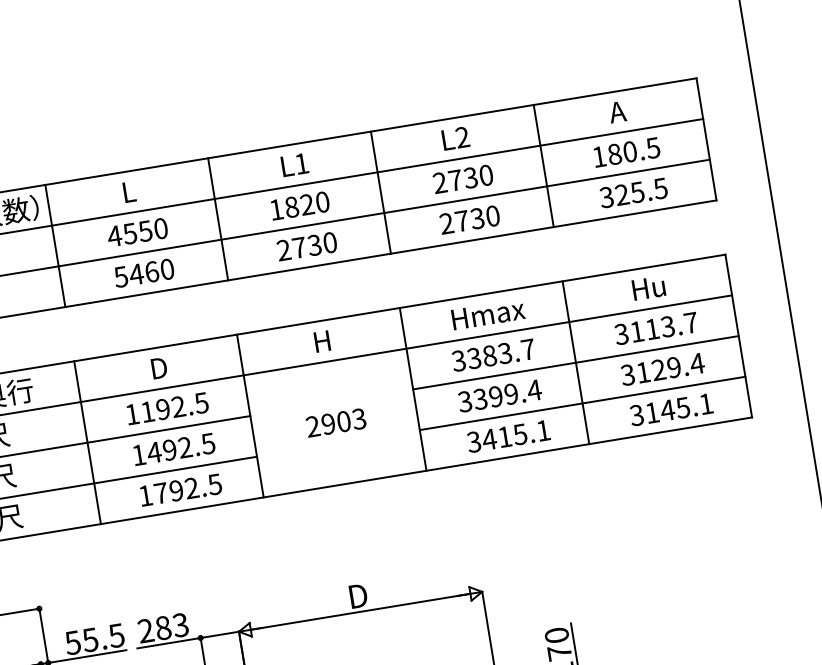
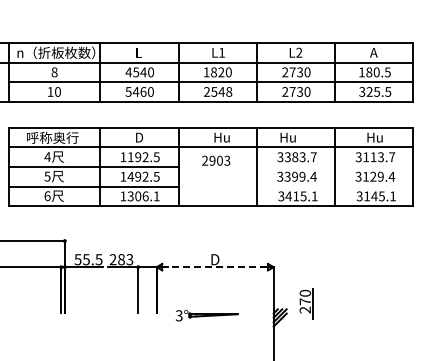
text: (145, 231) -> (143, 72), 4550 -> 4540
text: (313, 244) -> (221, 91), 2730 -> 2548
text: (498, 314) -> (302, 138), Hmax -> Hu
text: (329, 340) -> (221, 137), H -> Hu
line: (574, 363) -> (334, 167), removed
line: (581, 403) -> (334, 186), removed
text: (336, 422) -> (216, 160), moved
text: (187, 489) -> (143, 196), 1792.5 -> 1306.1
line: (361, 612) -> (215, 267), solid -> dashed

